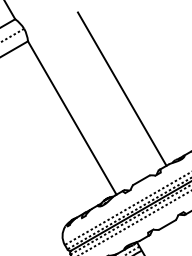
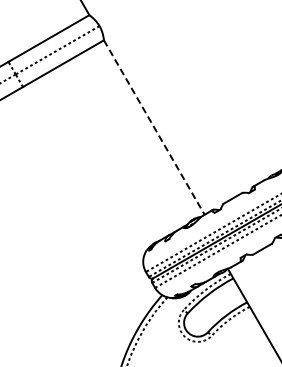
line: (121, 88) -> (210, 94), removed
line: (72, 117) -> (154, 127), solid -> dashed

